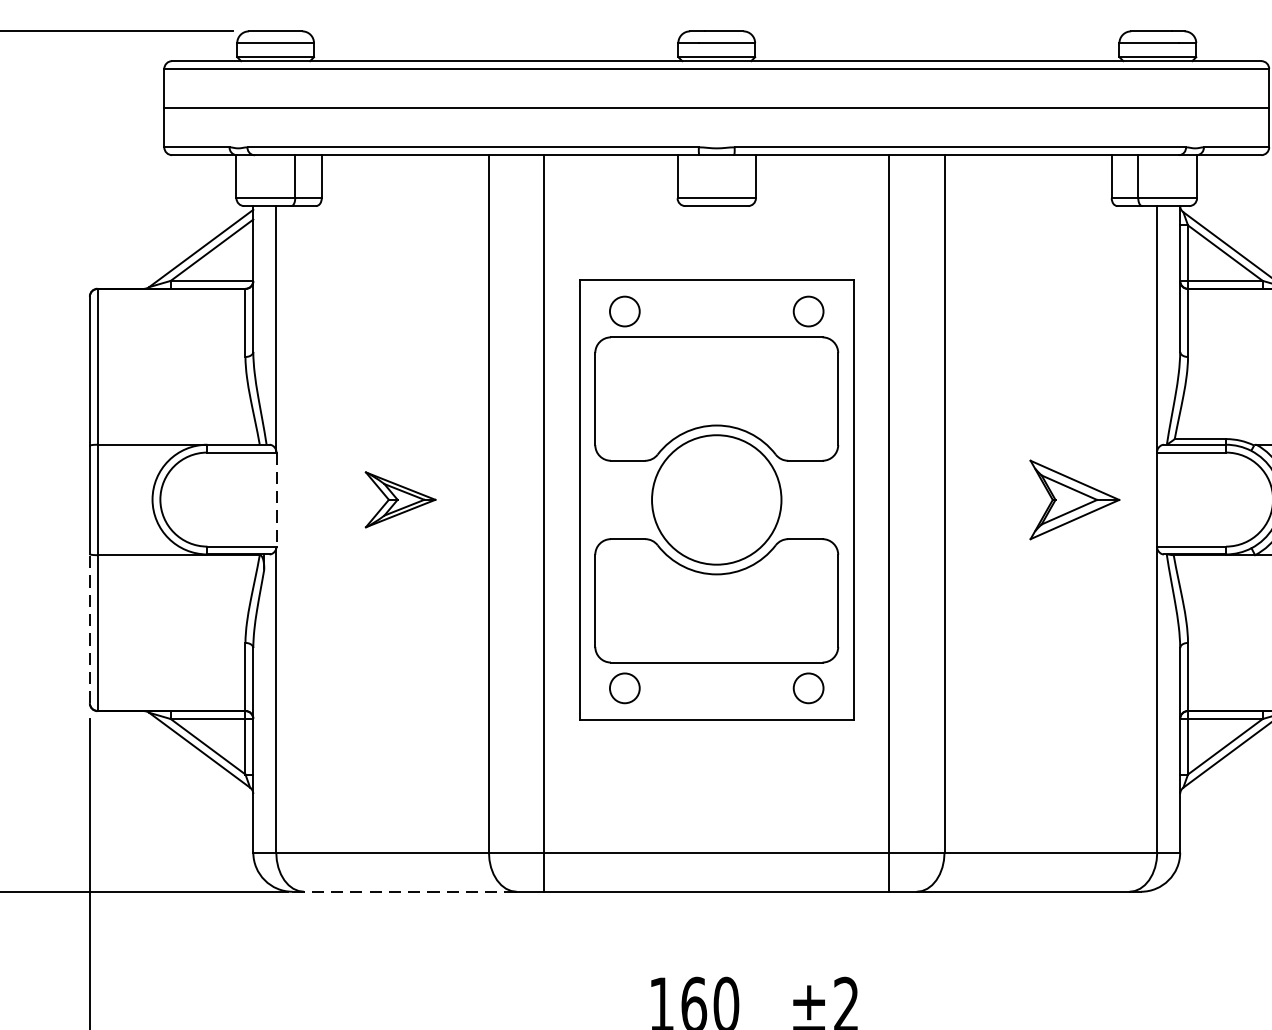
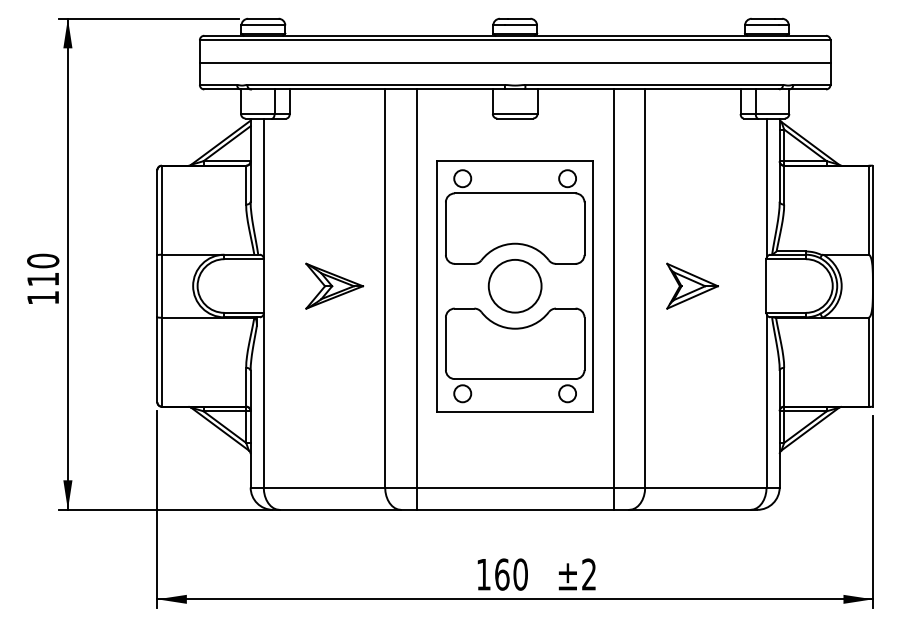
part: (400, 498) -> (334, 285), size x1.43
circle: (715, 498) -> (514, 285), size x0.71
part: (1074, 498) -> (692, 285), moved
line: (275, 500) -> (263, 286), dashed -> solid
line: (90, 628) -> (157, 359), dashed -> solid
line: (410, 891) -> (340, 509), dashed -> solid

